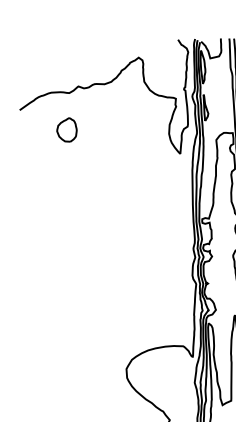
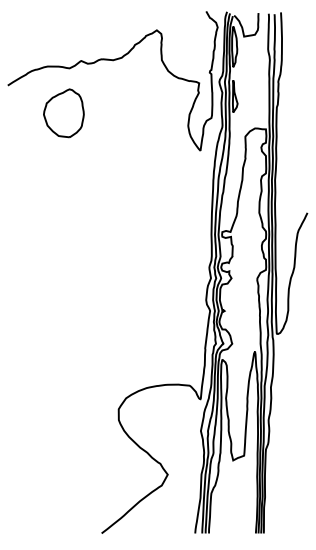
part: (66, 130) -> (63, 113), size x1.67

